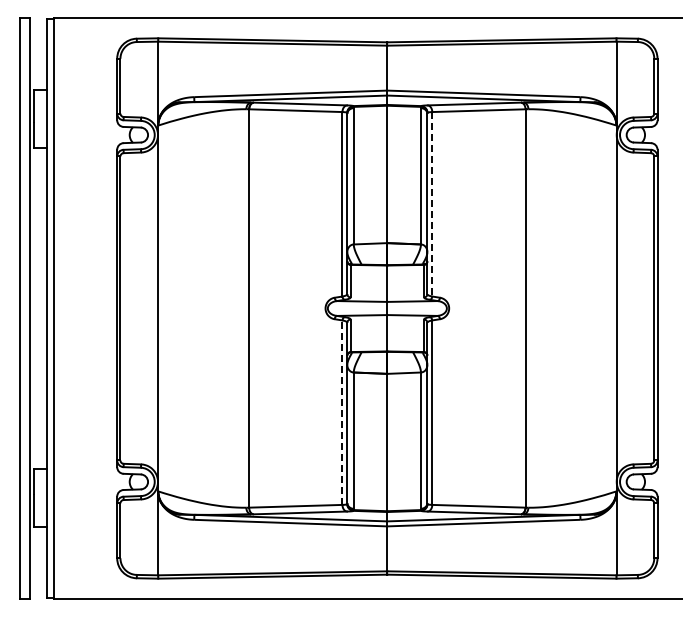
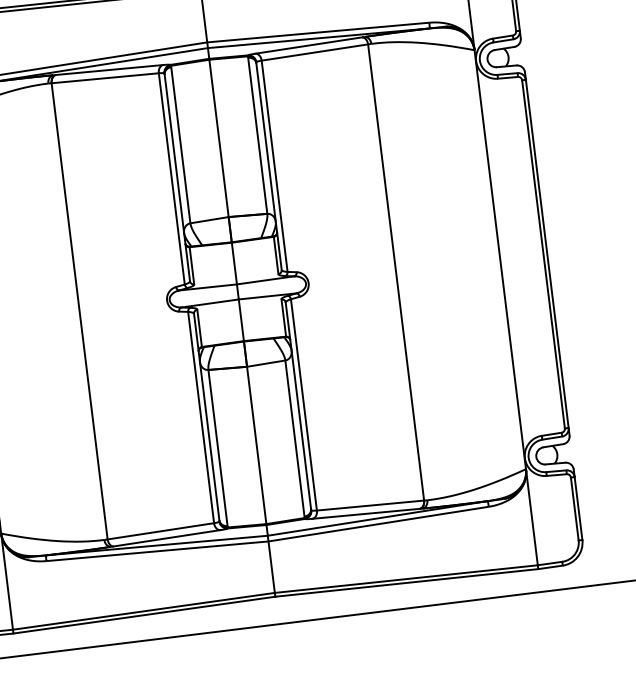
line: (432, 204) -> (274, 166), dashed -> solid
line: (342, 412) -> (201, 417), dashed -> solid

